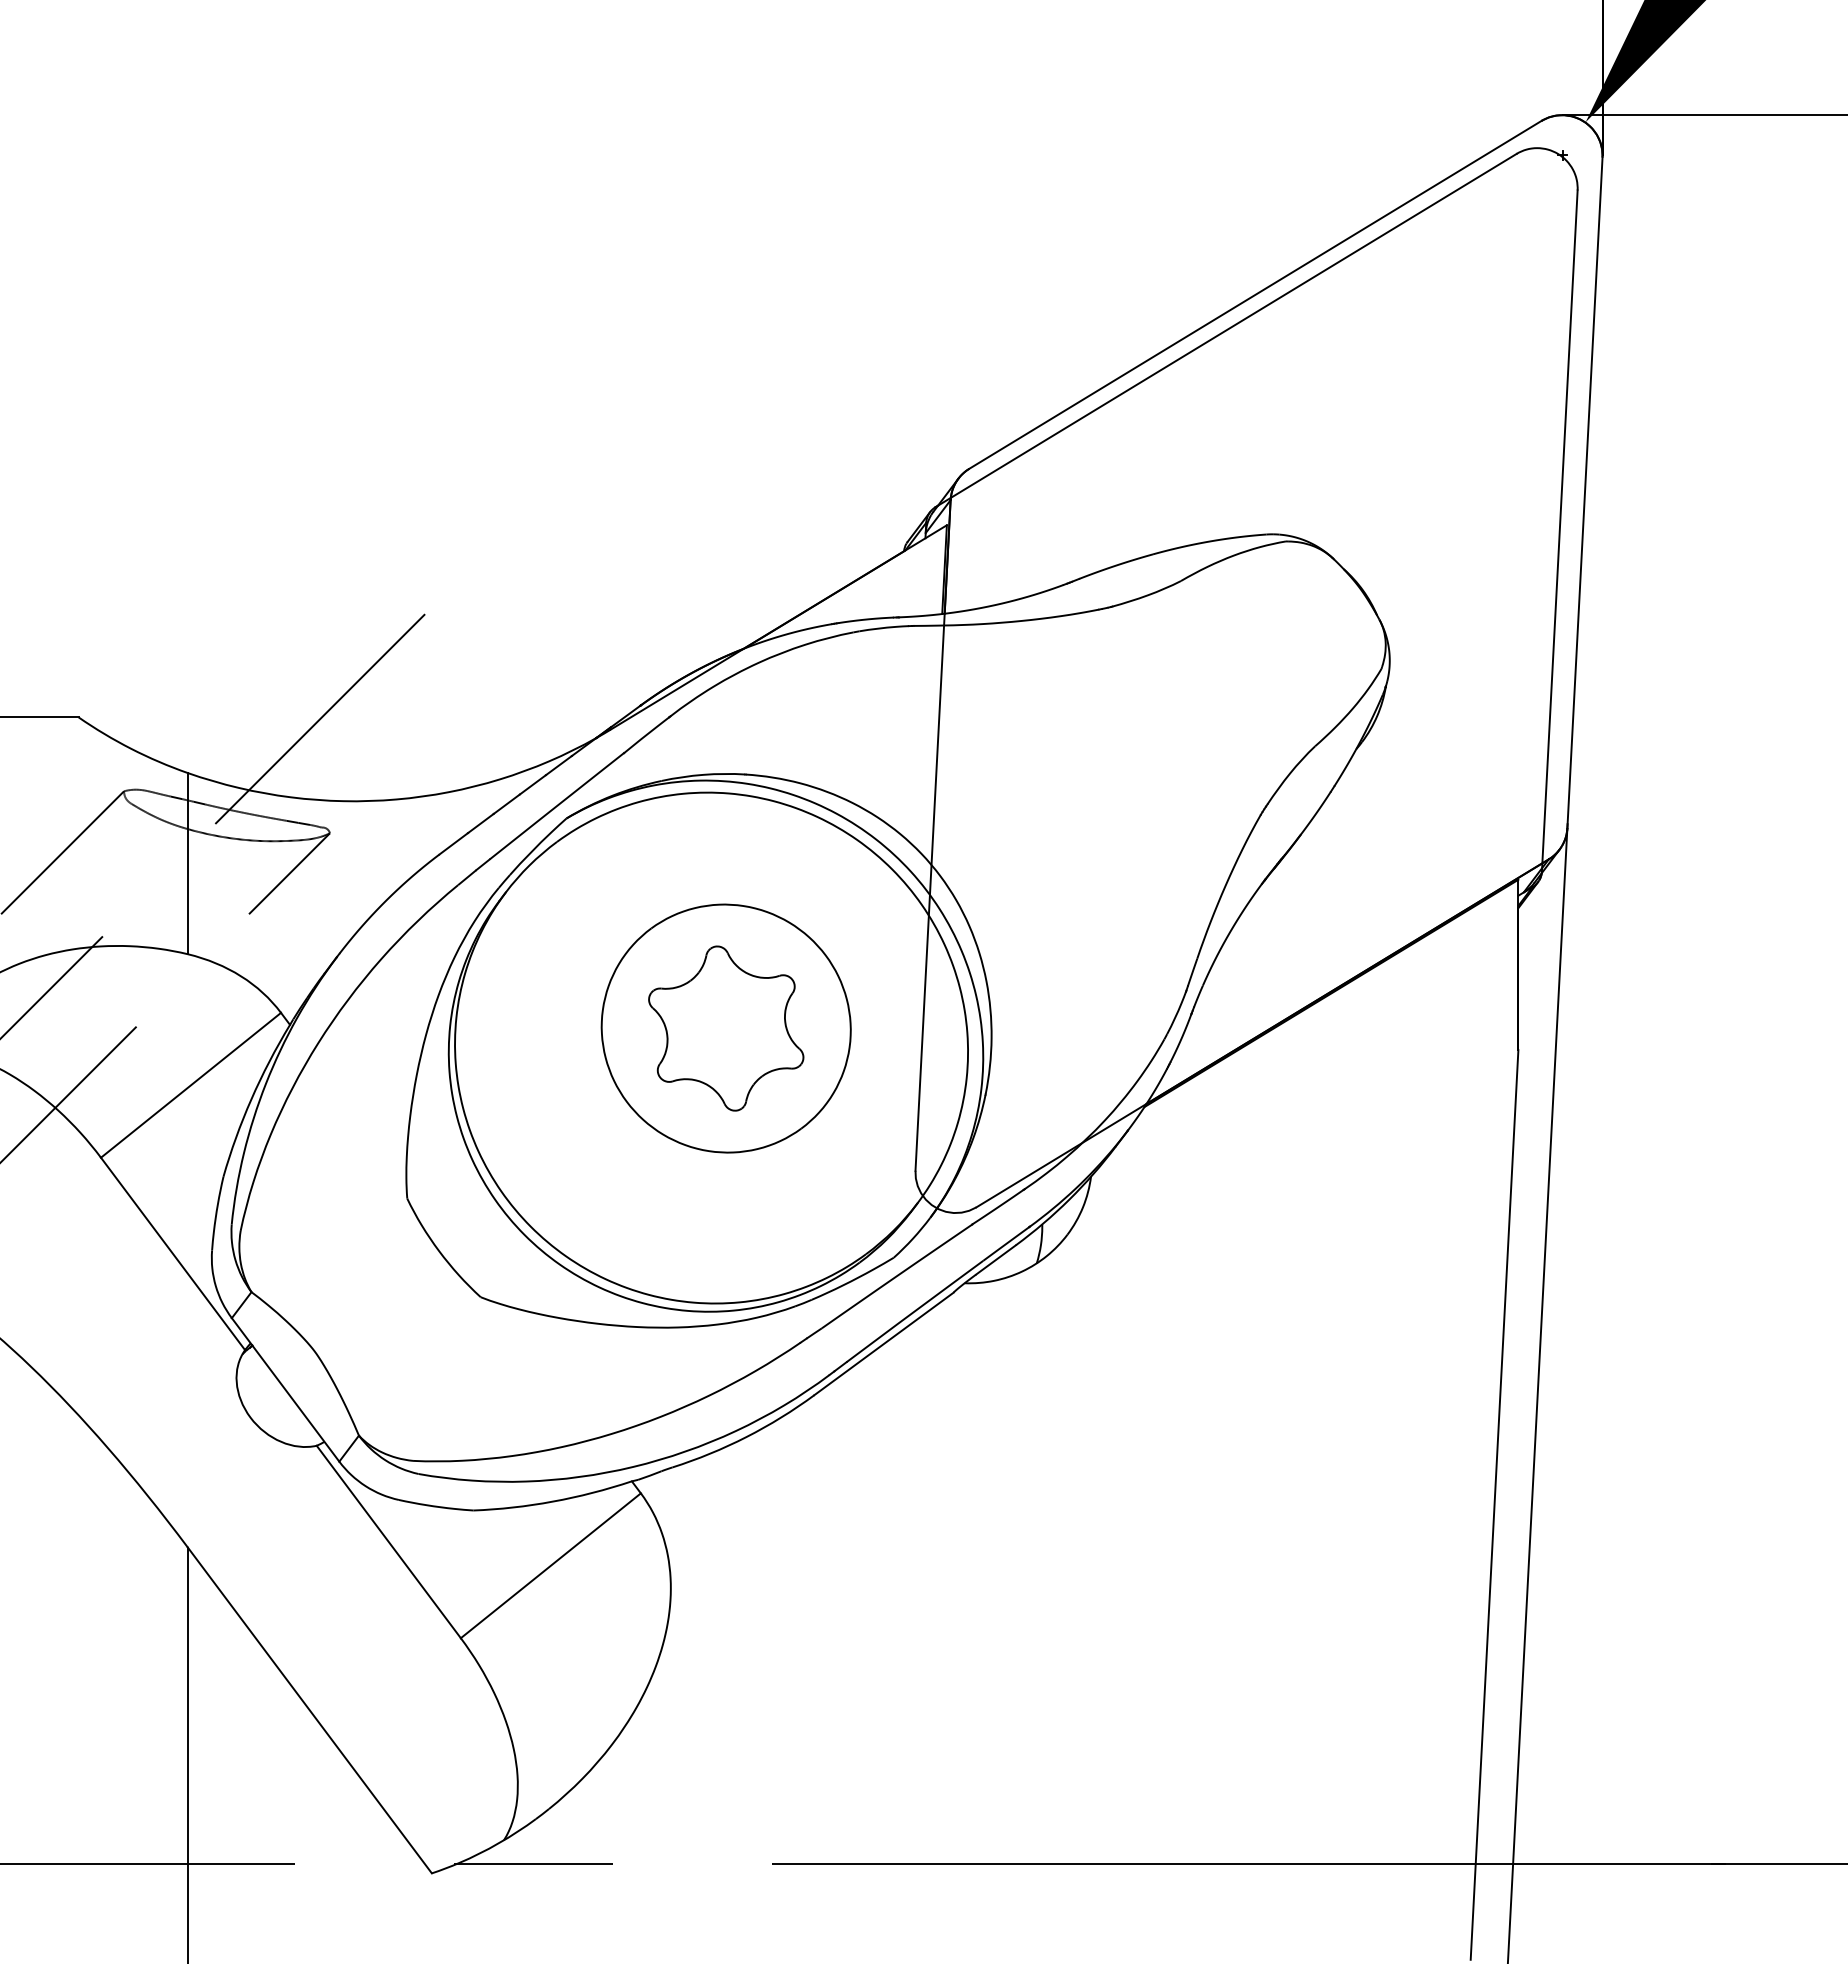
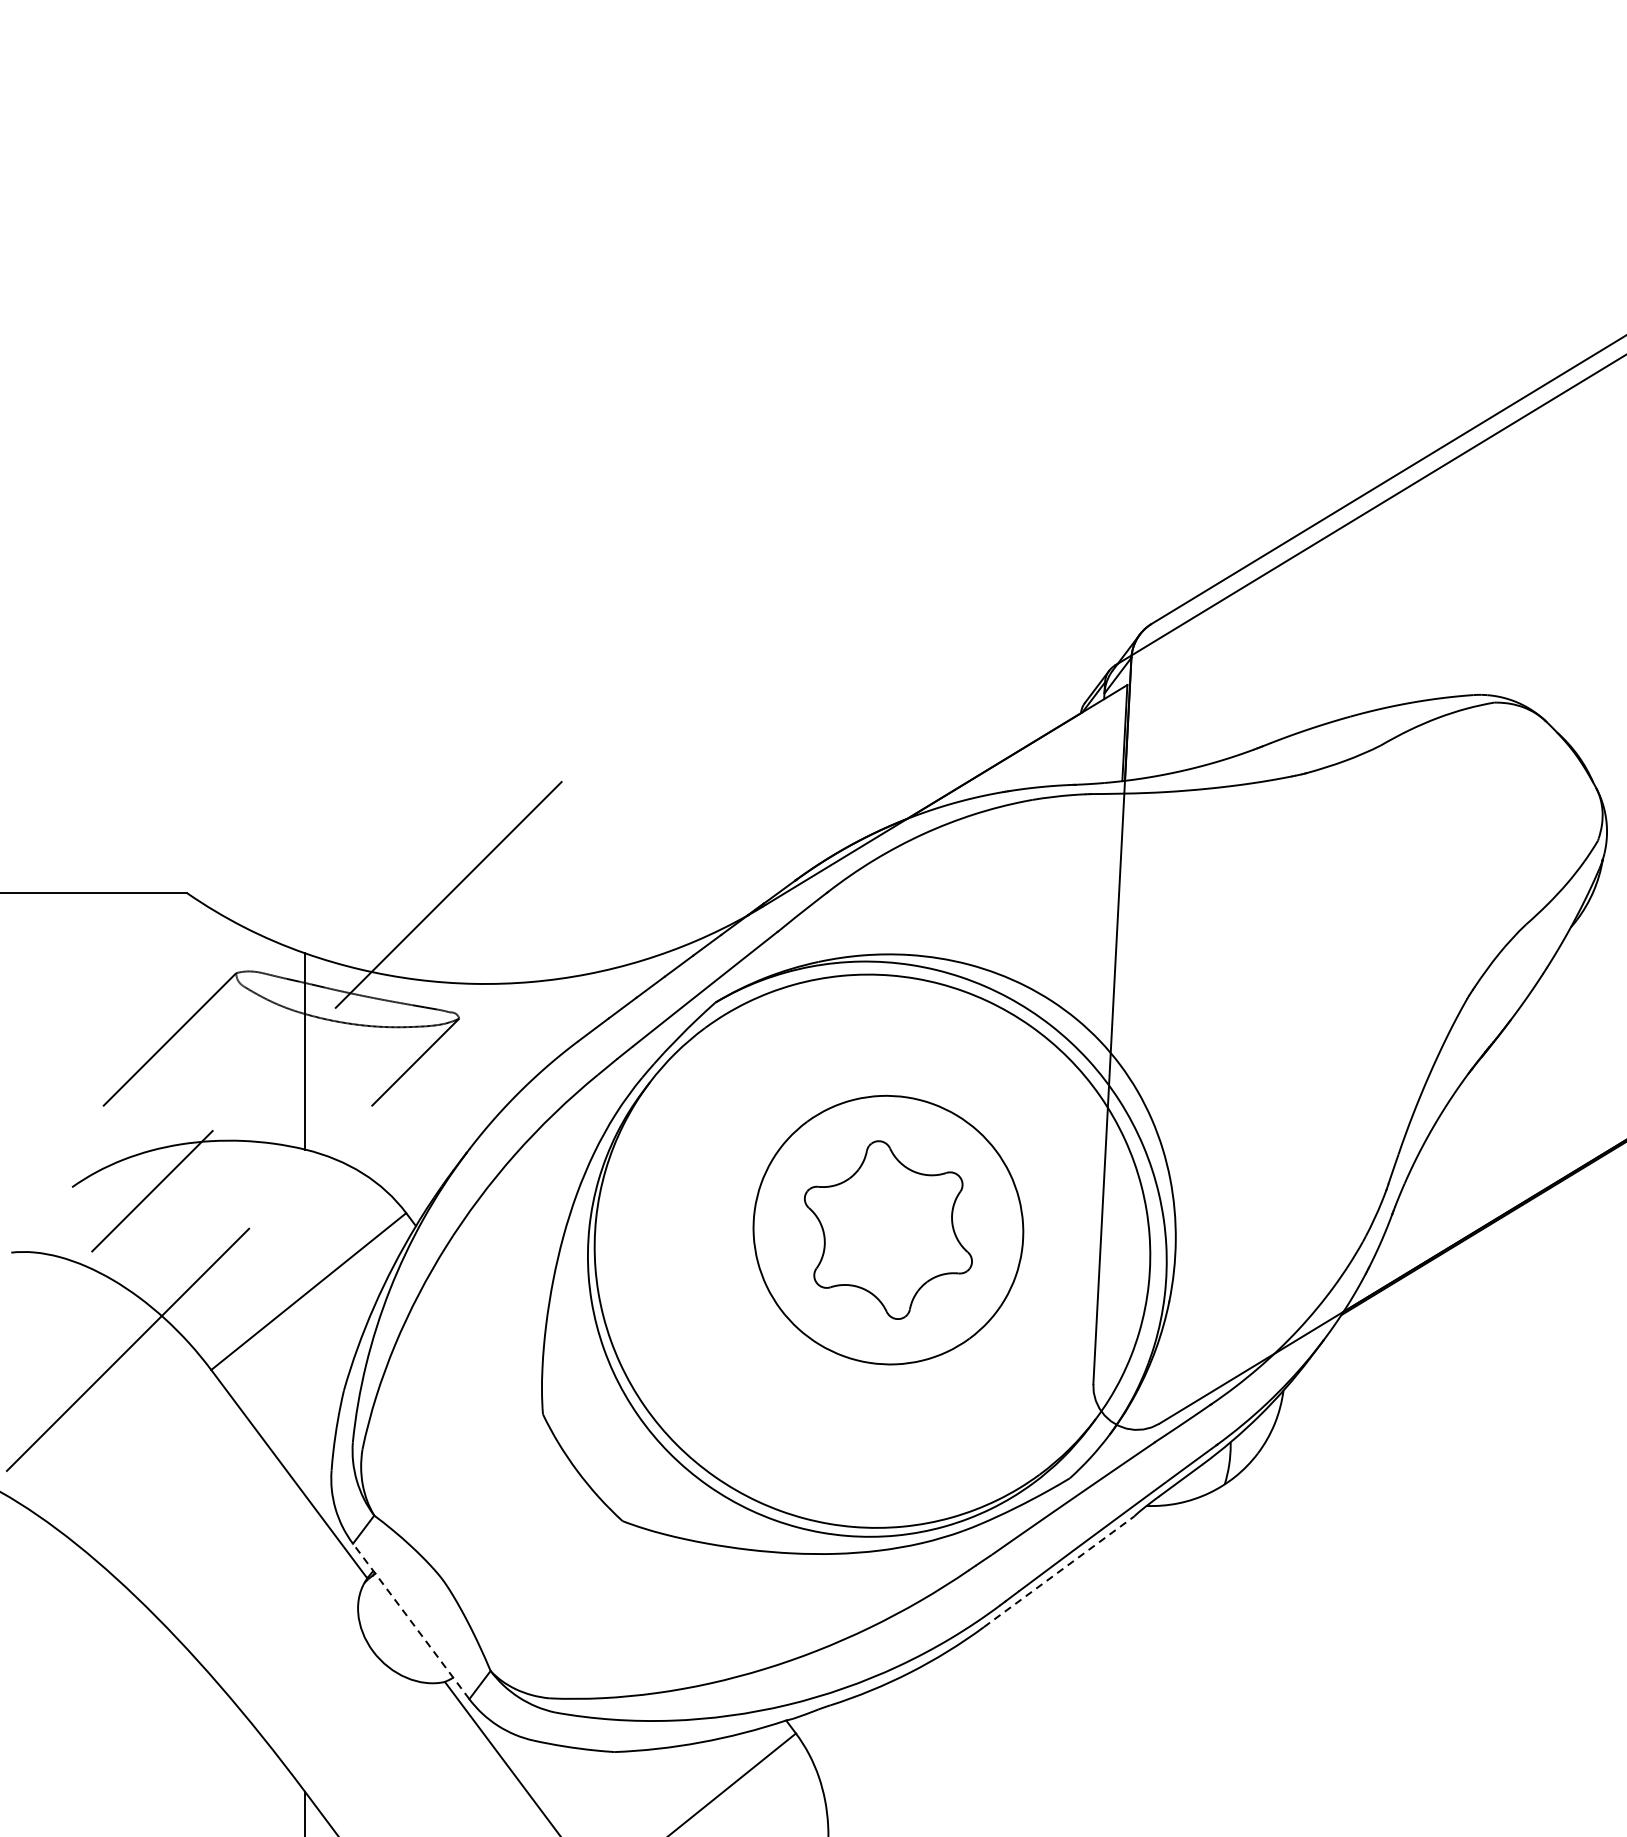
line: (884, 1343) -> (1059, 1571), solid -> dashed
line: (285, 1389) -> (411, 1621), solid -> dashed

